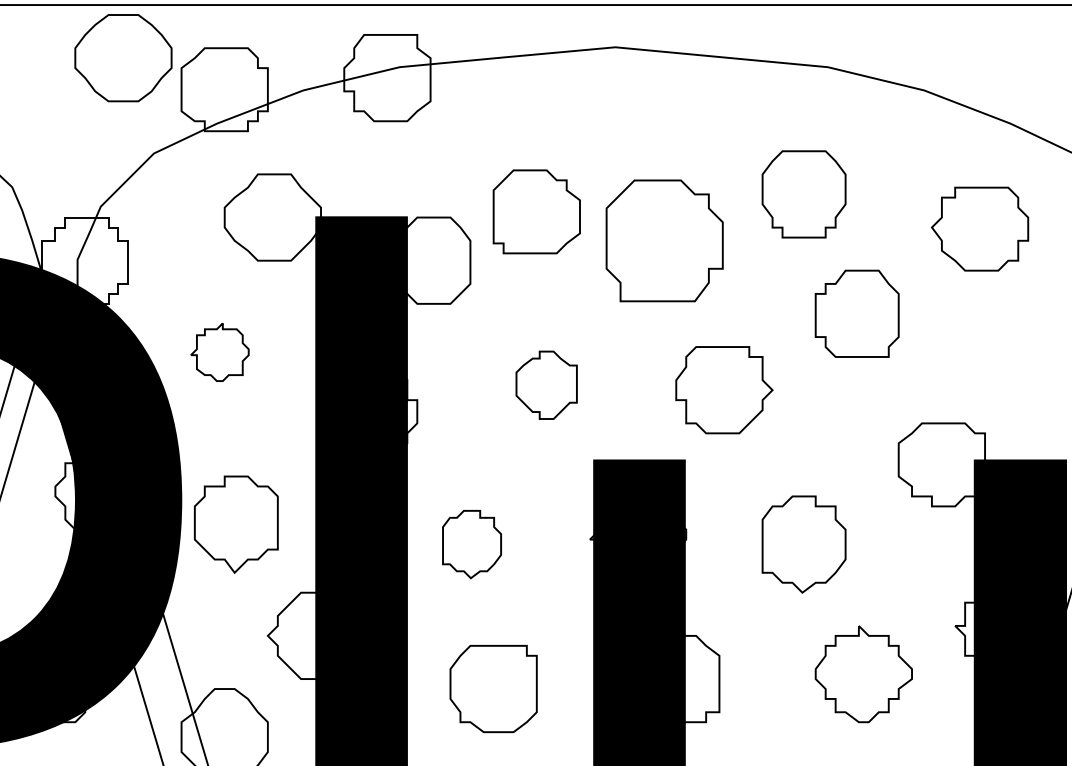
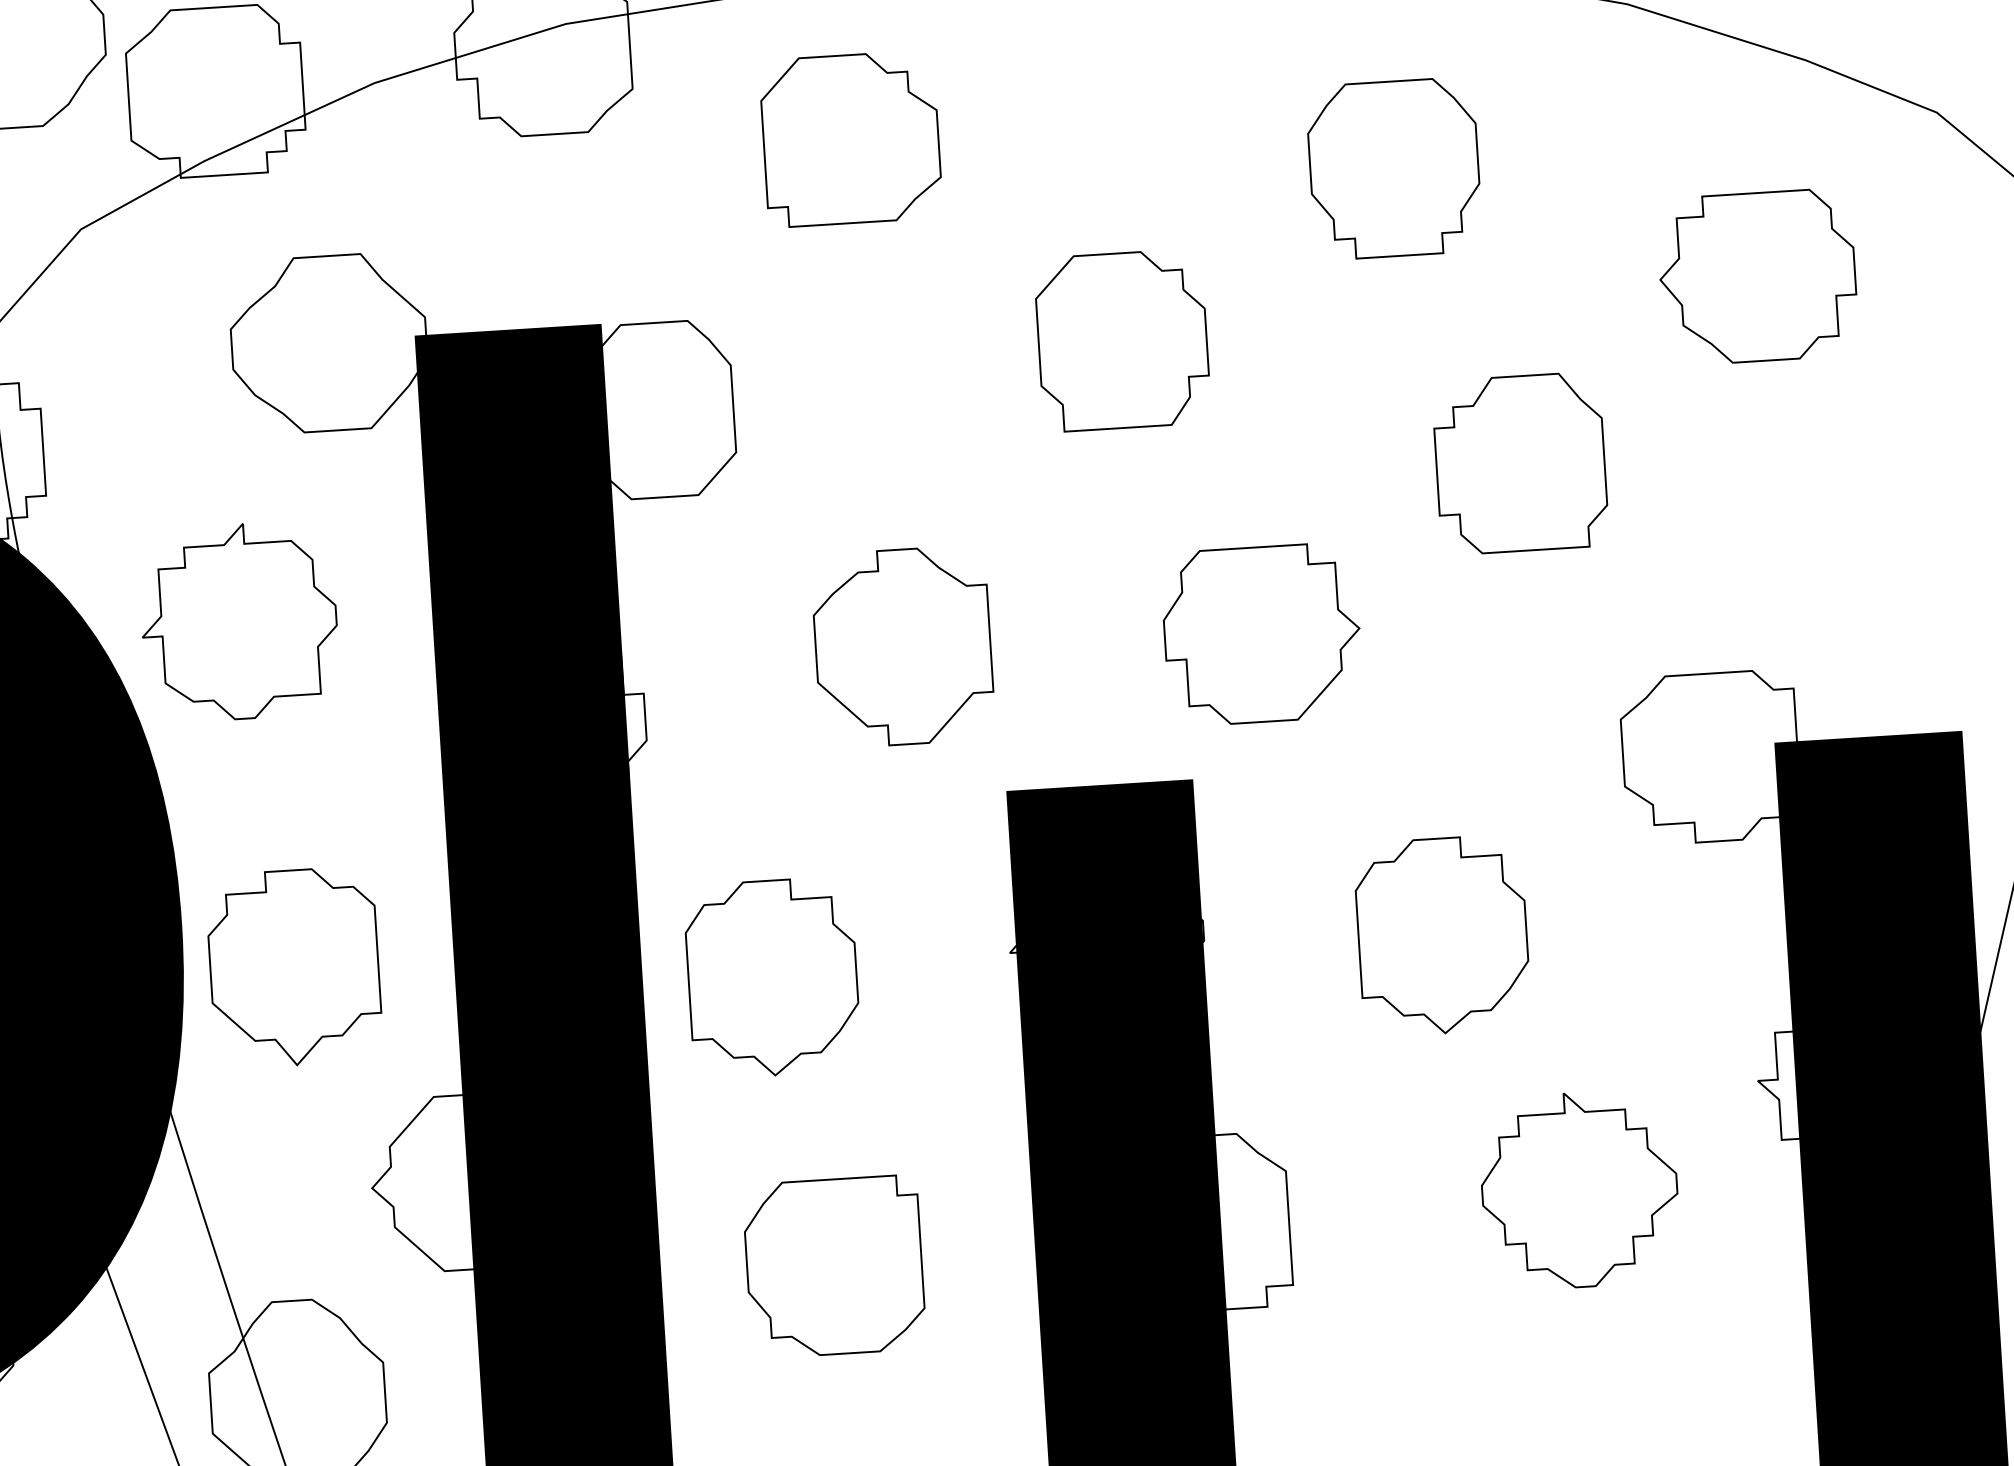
part: (803, 194) -> (1393, 169), moved
part: (536, 211) -> (850, 138), moved
part: (664, 240) -> (1122, 340), size x0.71
part: (219, 352) -> (238, 622), size x1.67
part: (546, 385) -> (902, 647), size x1.43
part: (471, 544) -> (771, 977), size x1.43

